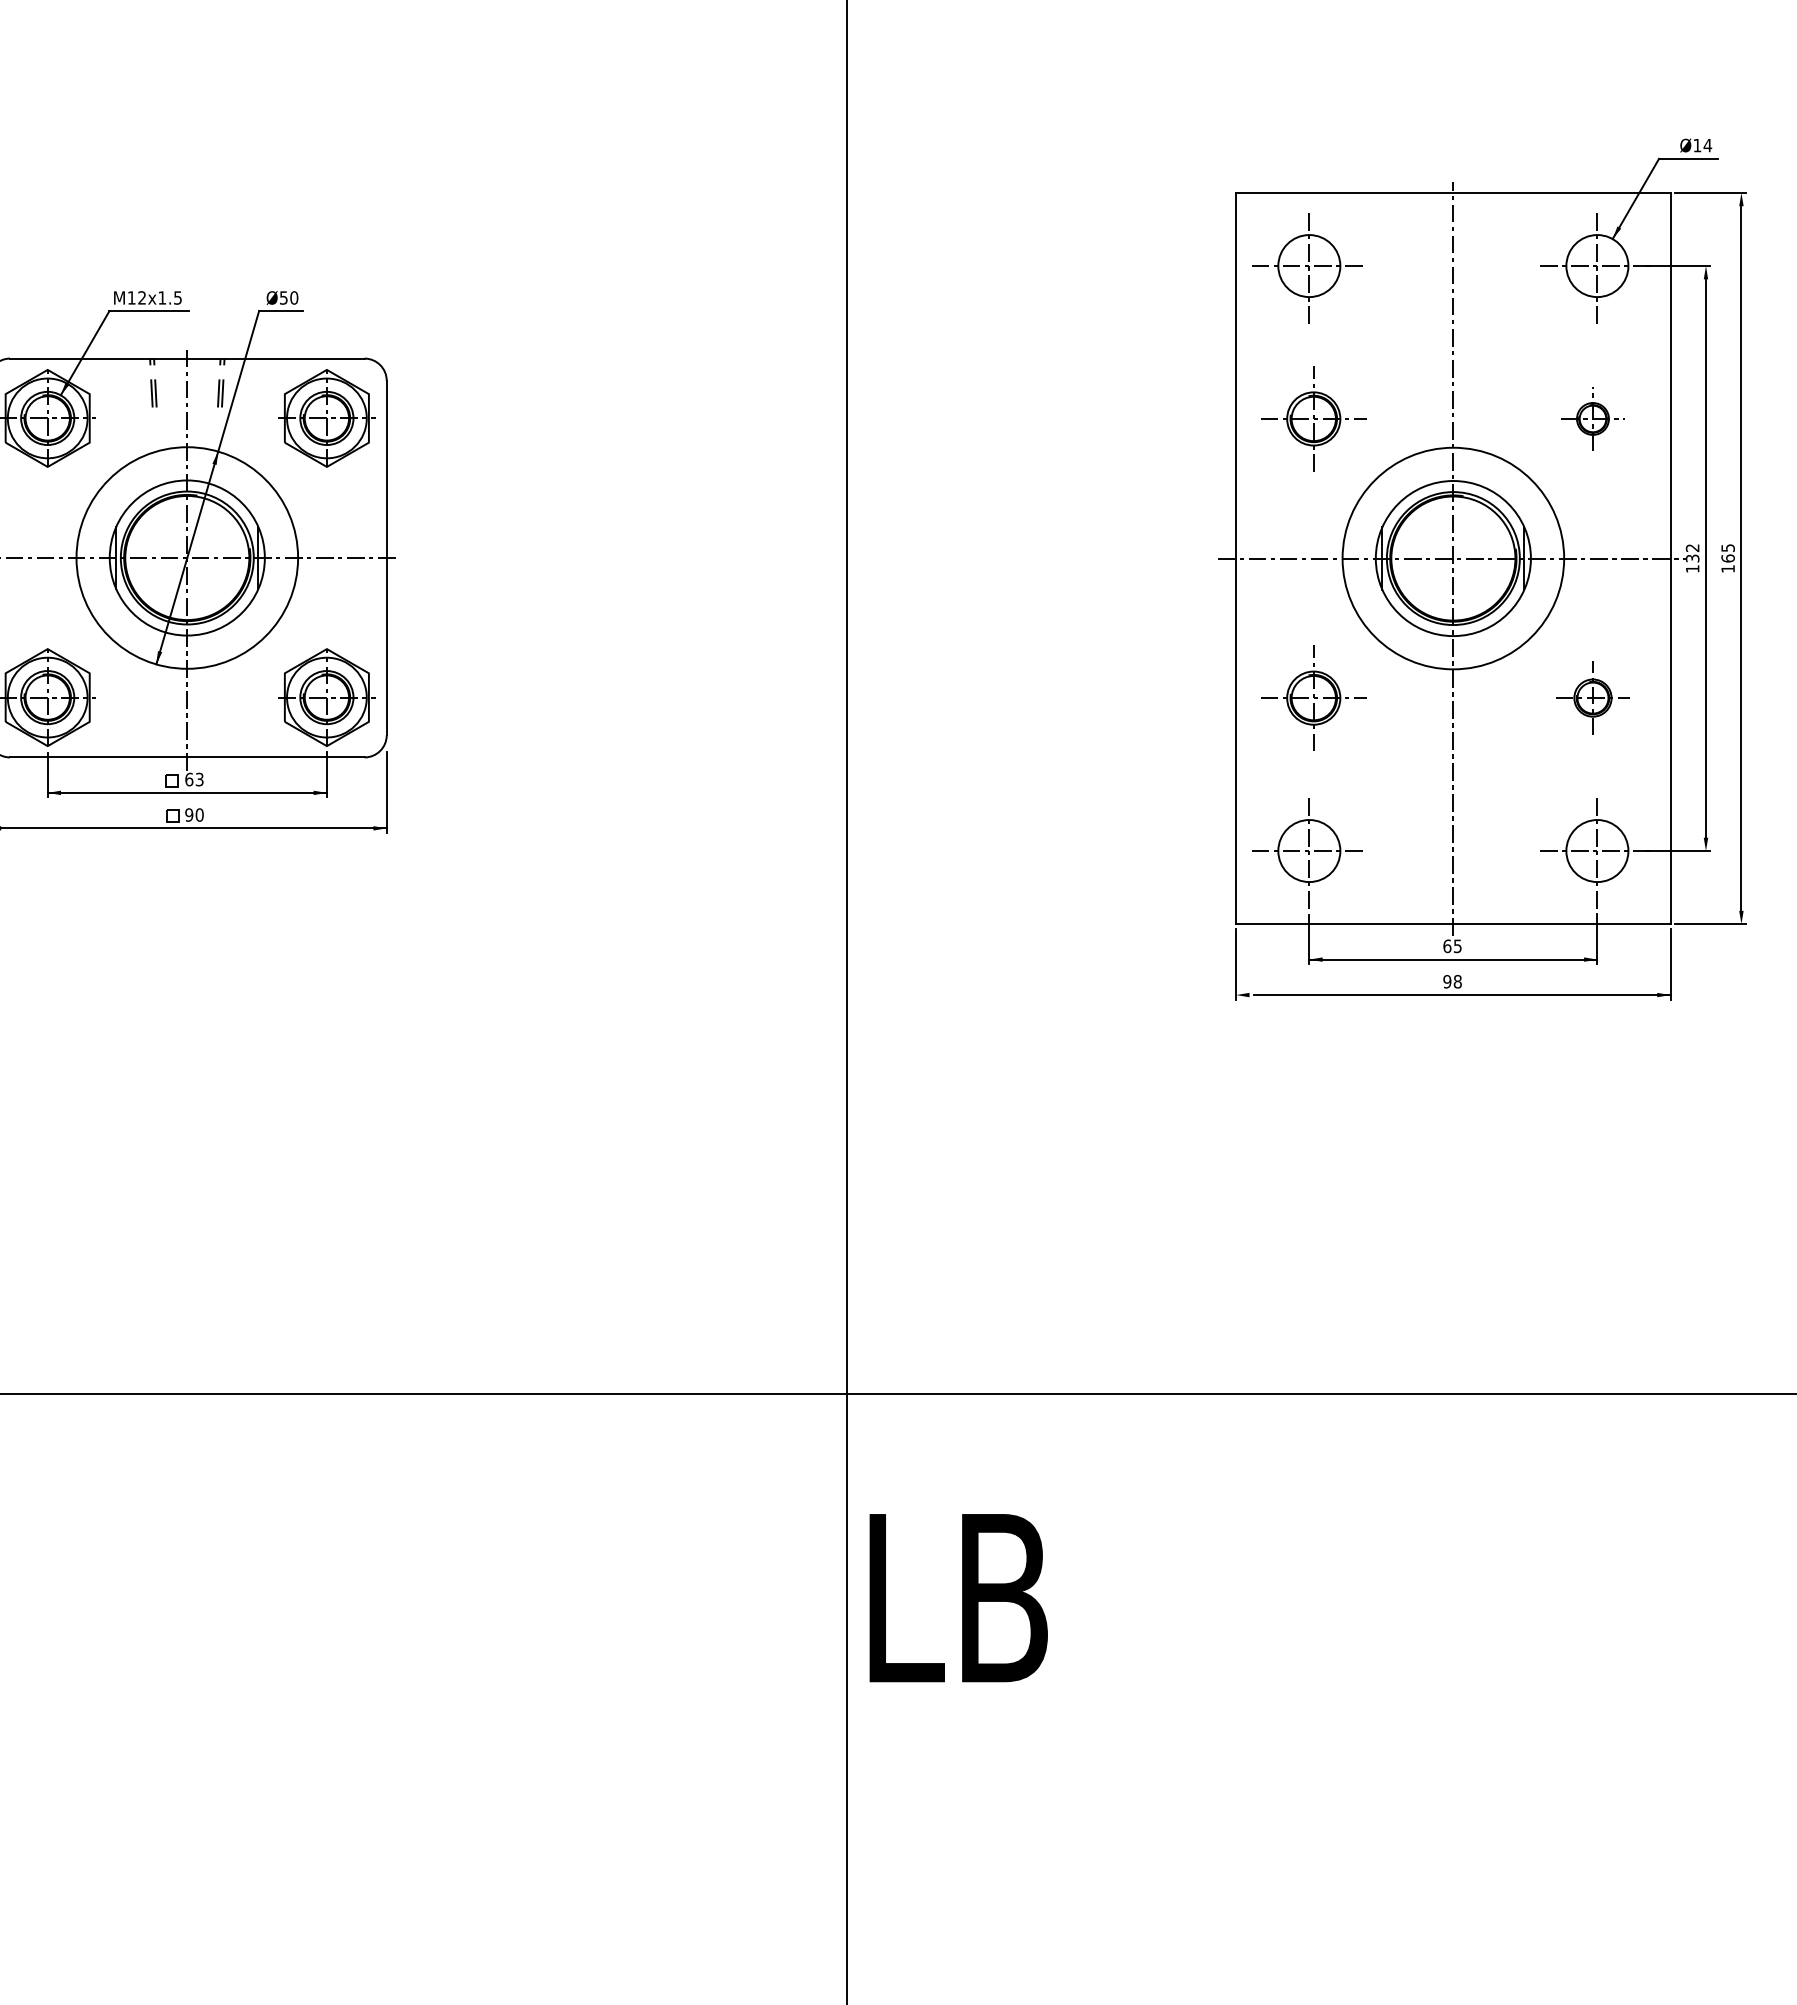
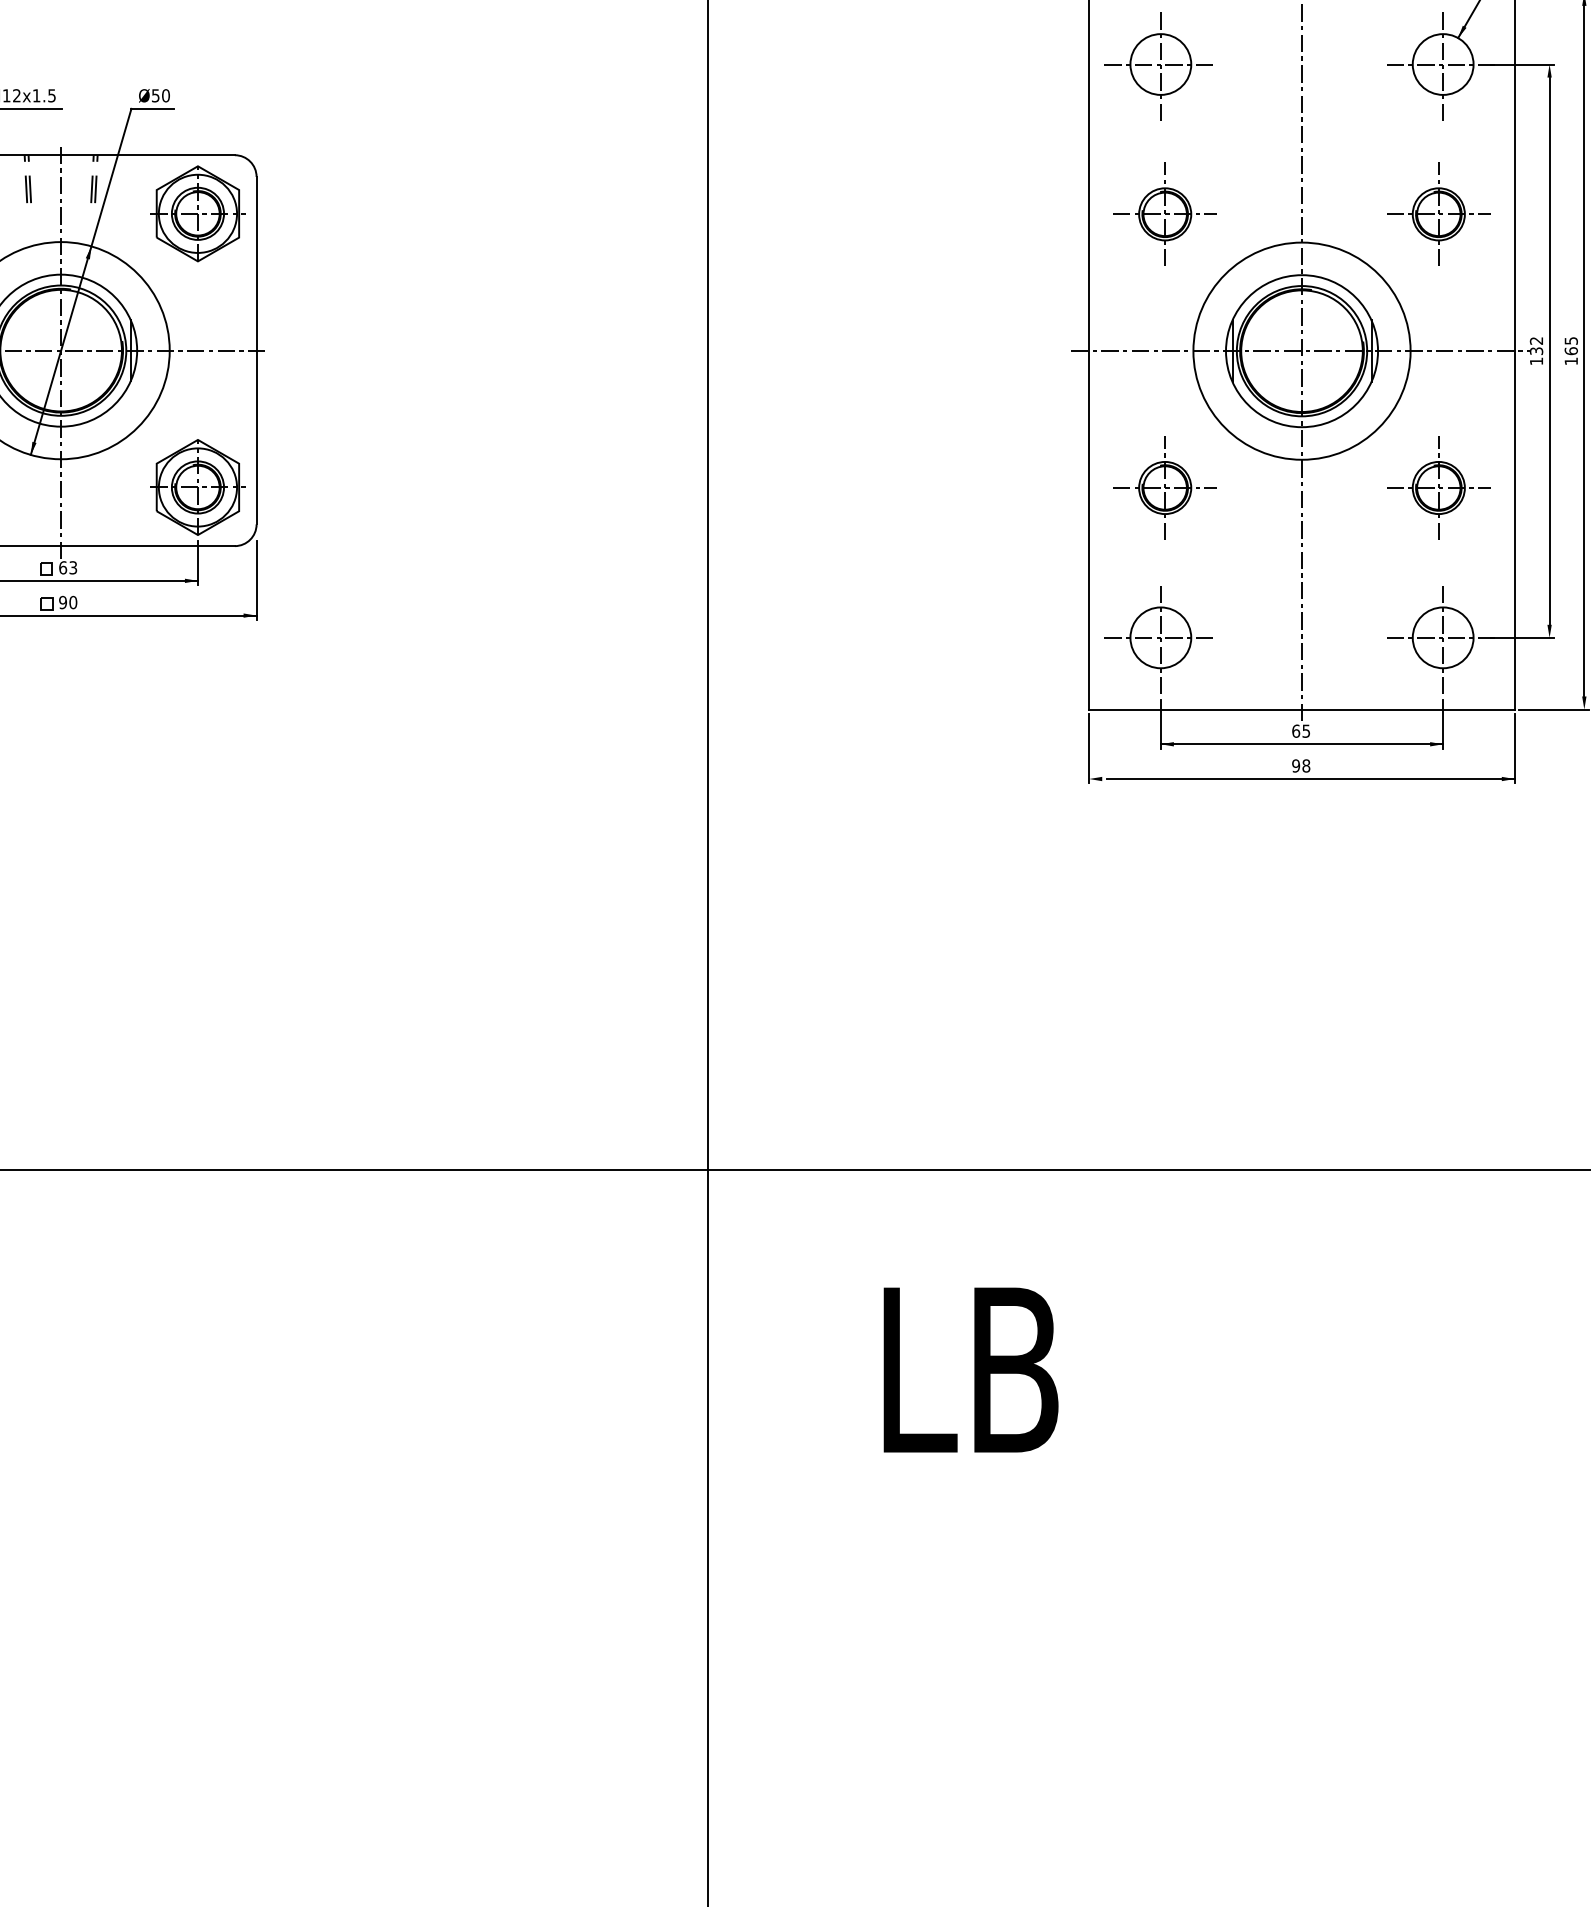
part: (1592, 418) -> (1438, 213), size x1.67
part: (1592, 697) -> (1438, 487), size x1.43
text: (958, 1598) -> (970, 1370), moved

